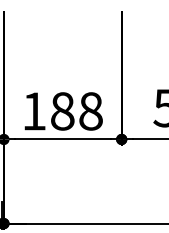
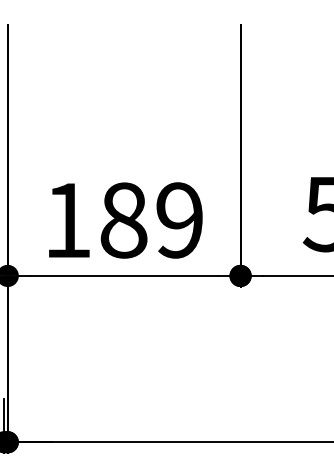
text: (90, 111) -> (178, 220), 188 -> 189

